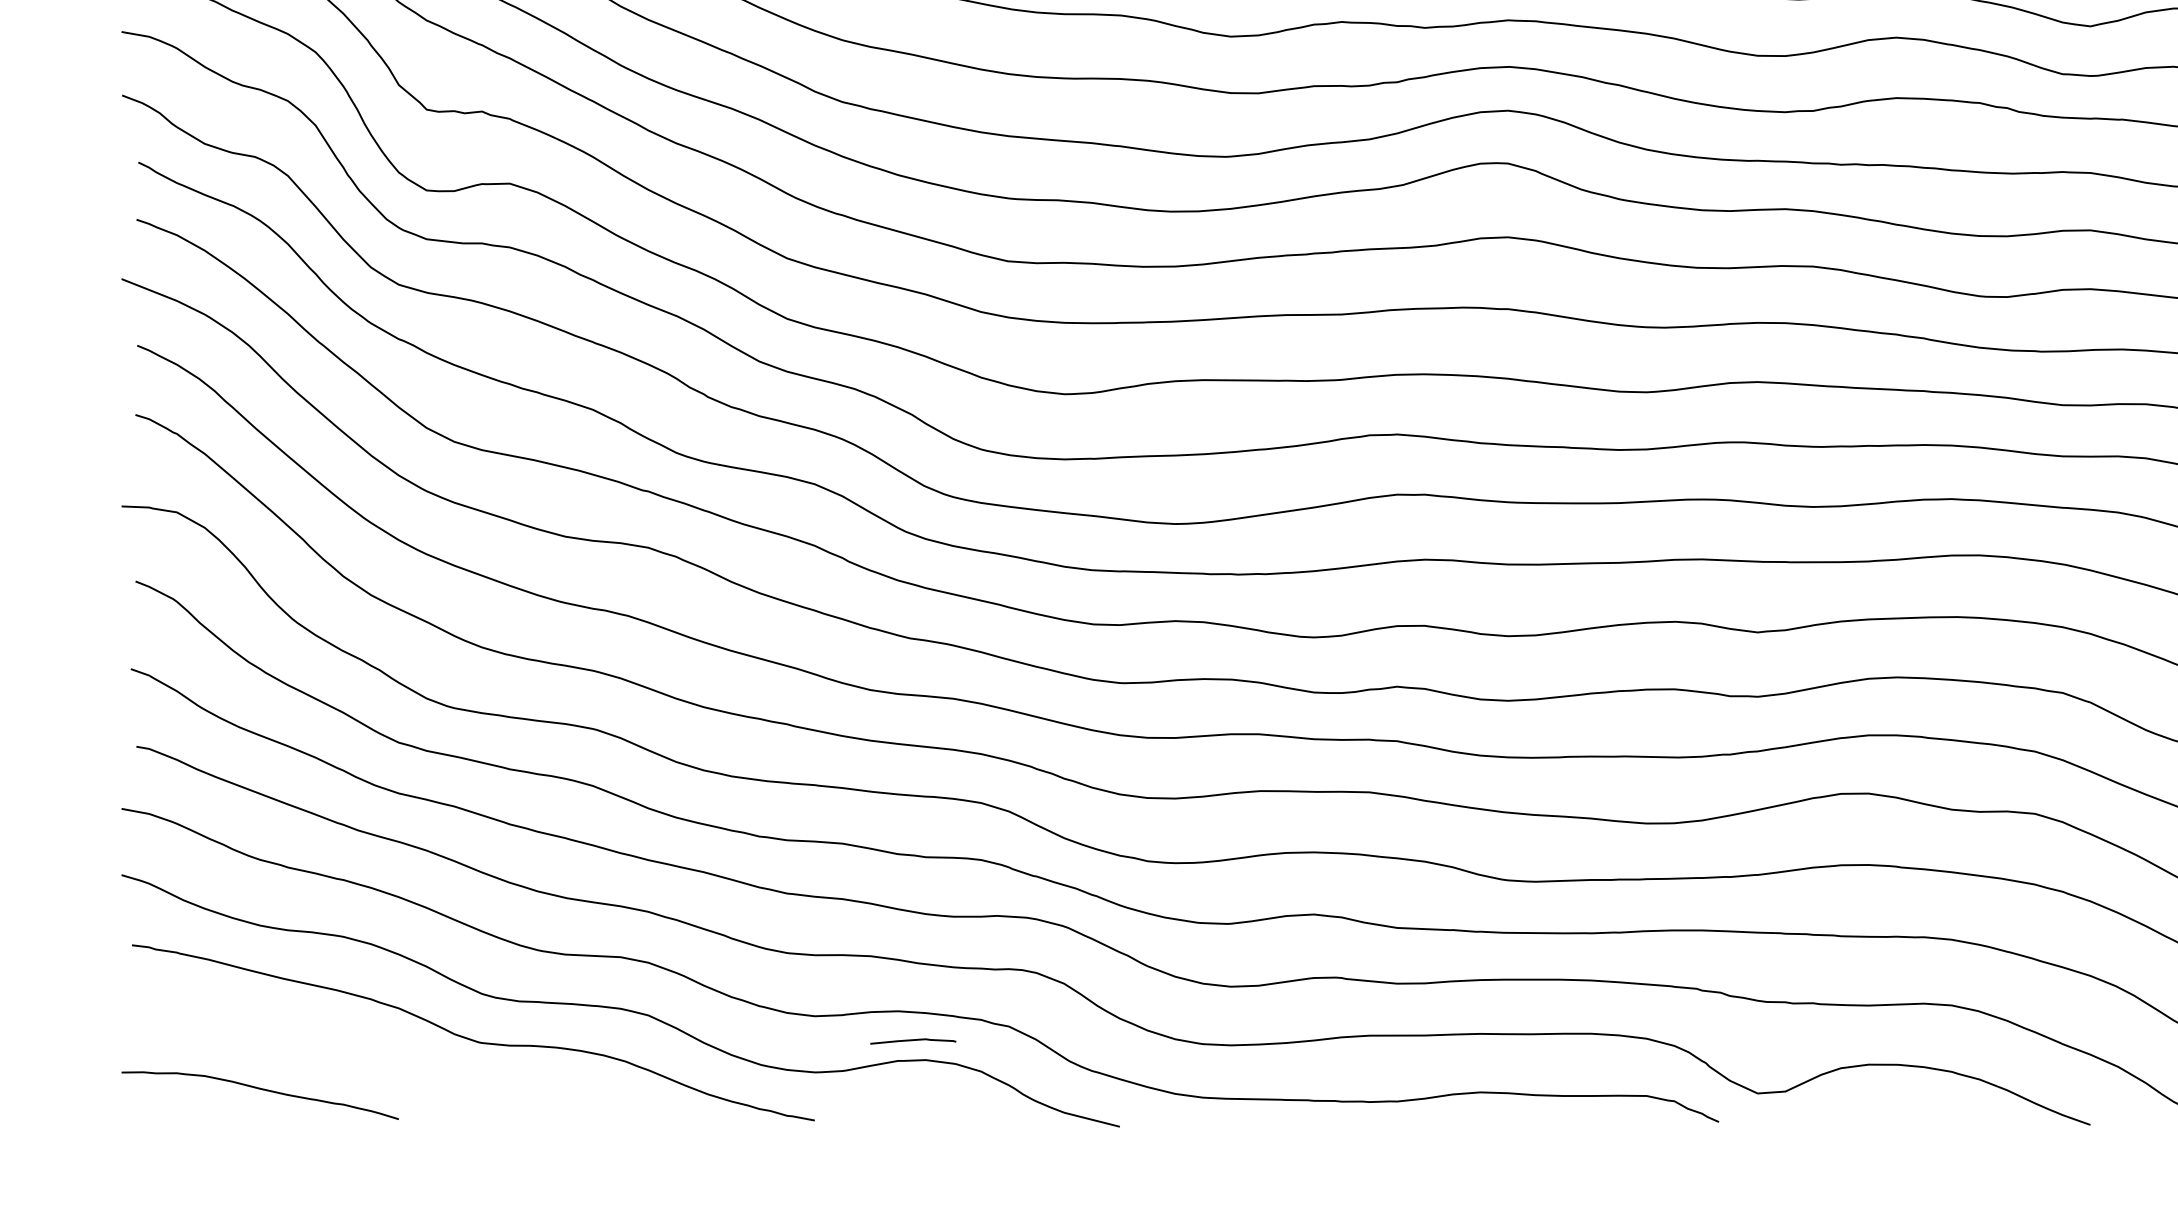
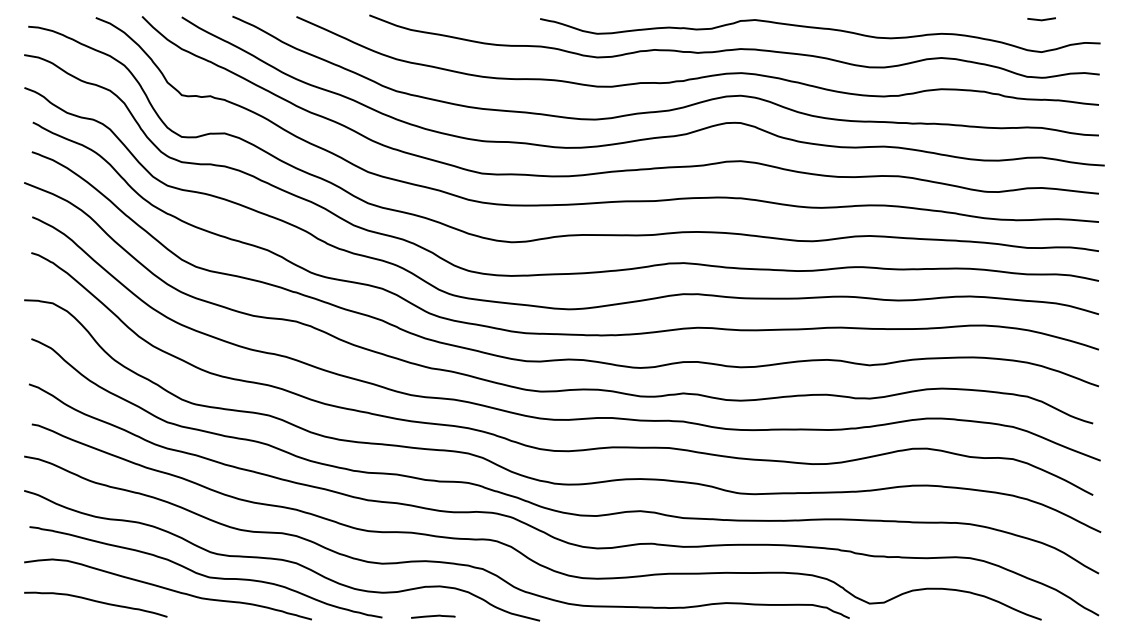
curve: (913, 1040) -> (433, 616), moved
curve: (398, 1066) -> (167, 589), added

